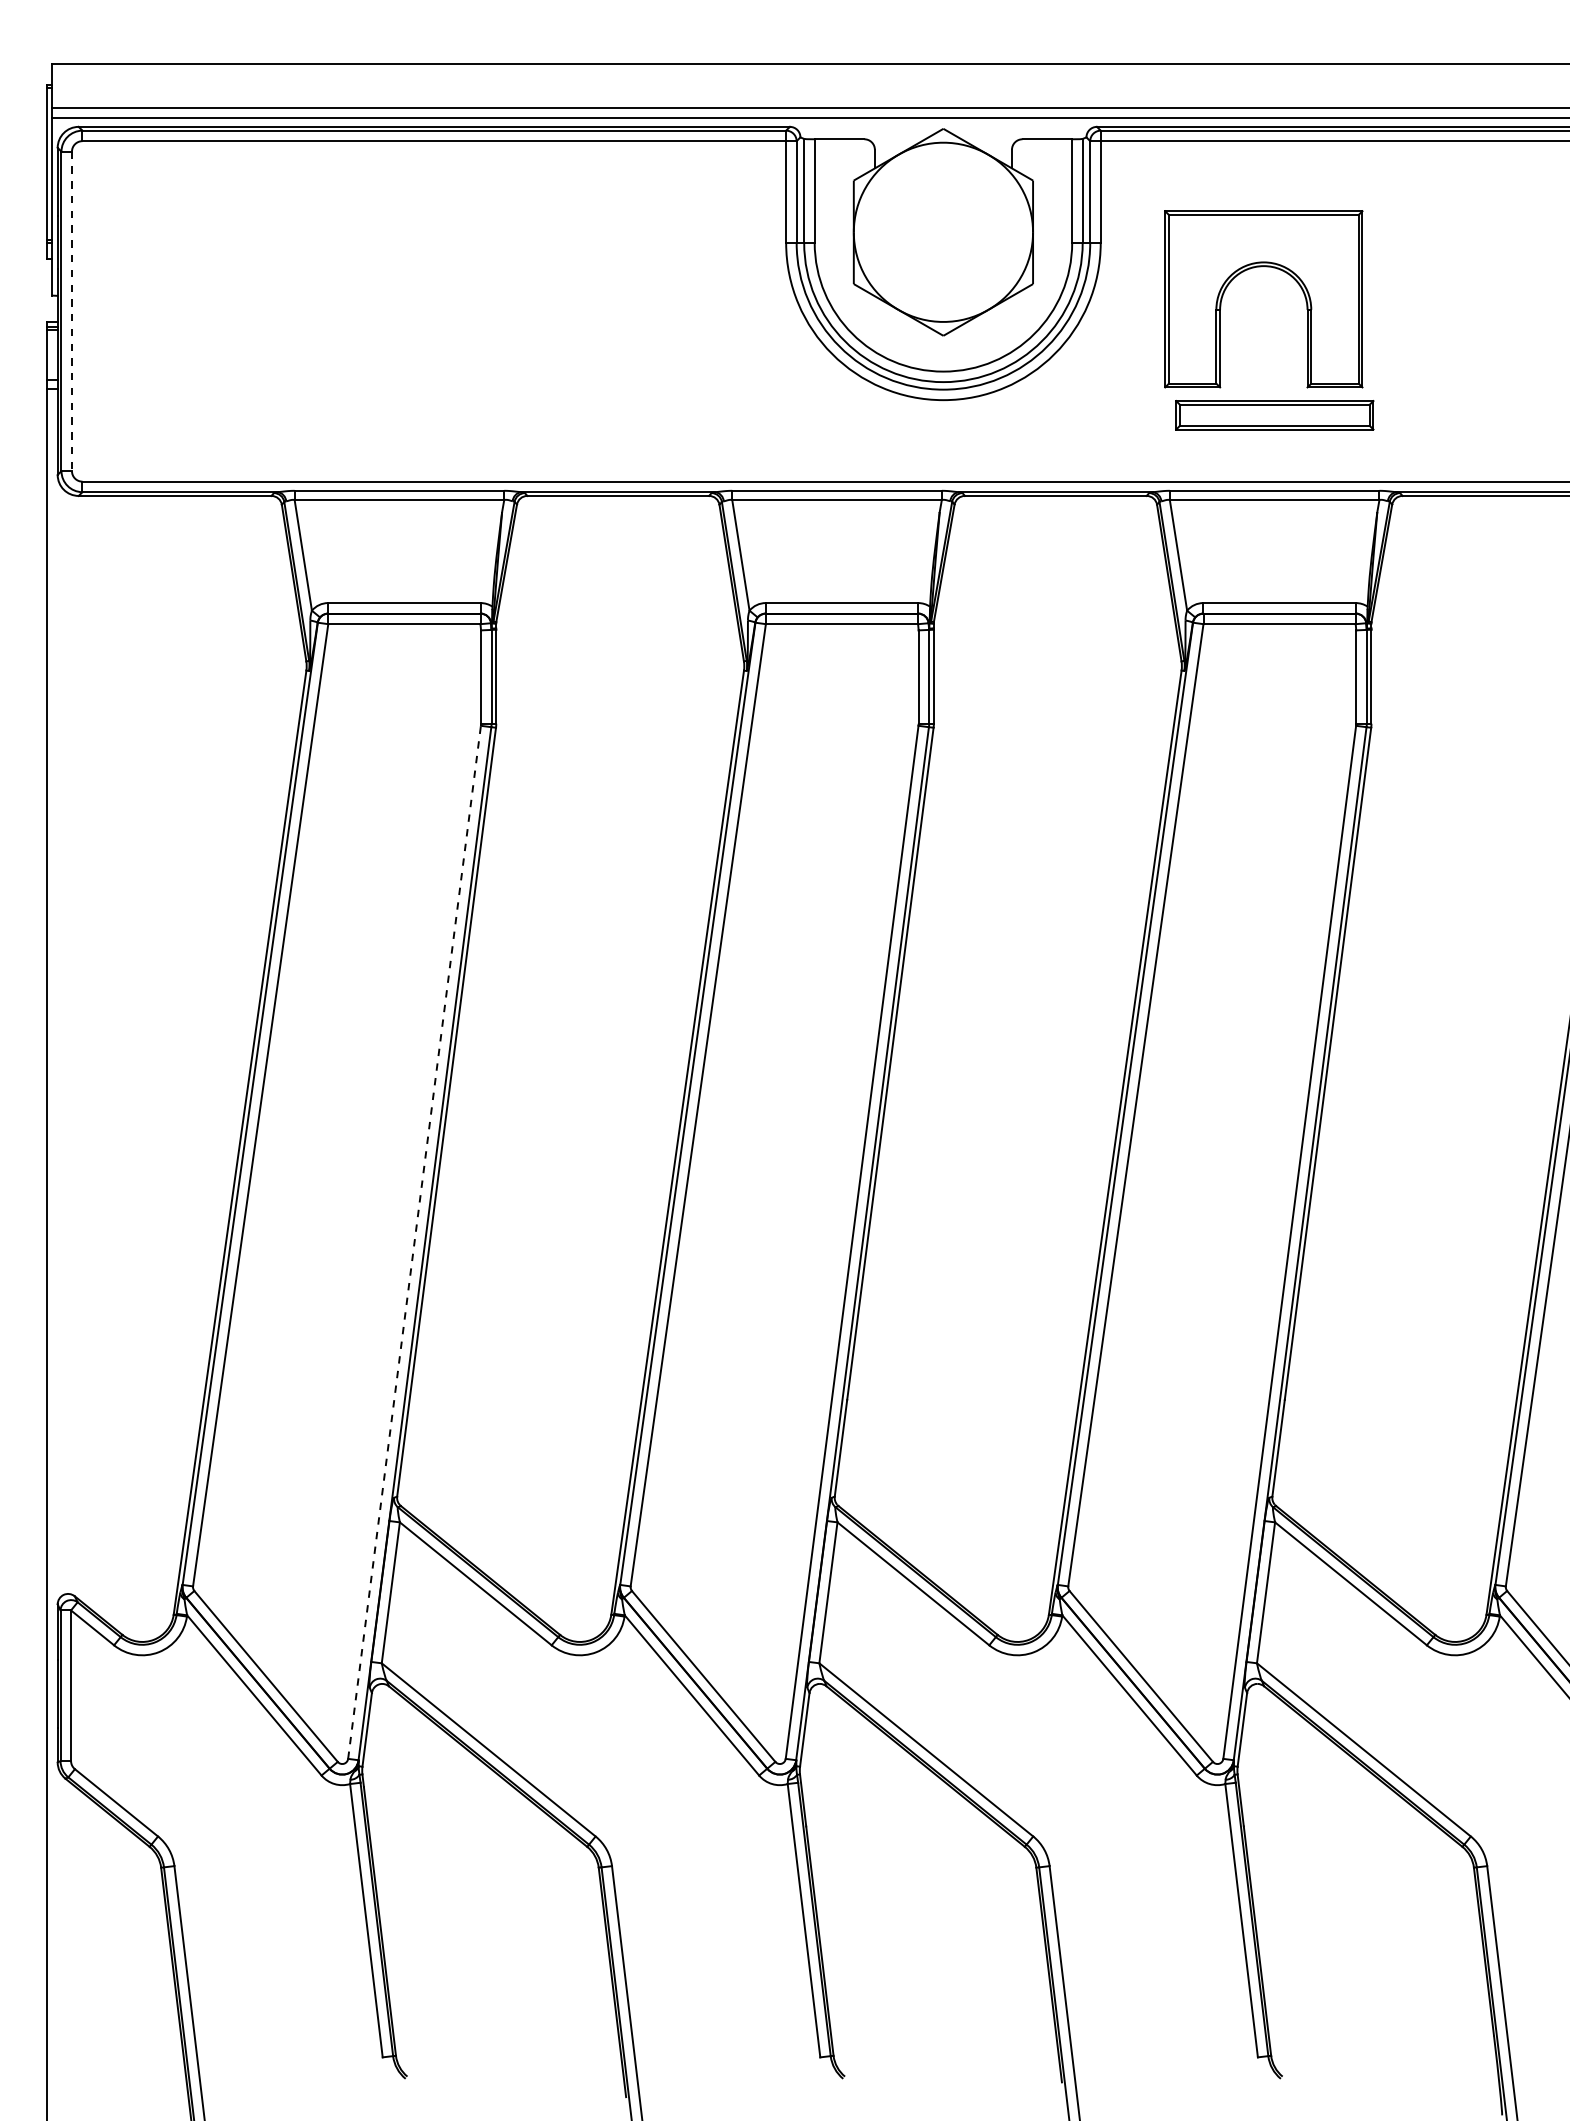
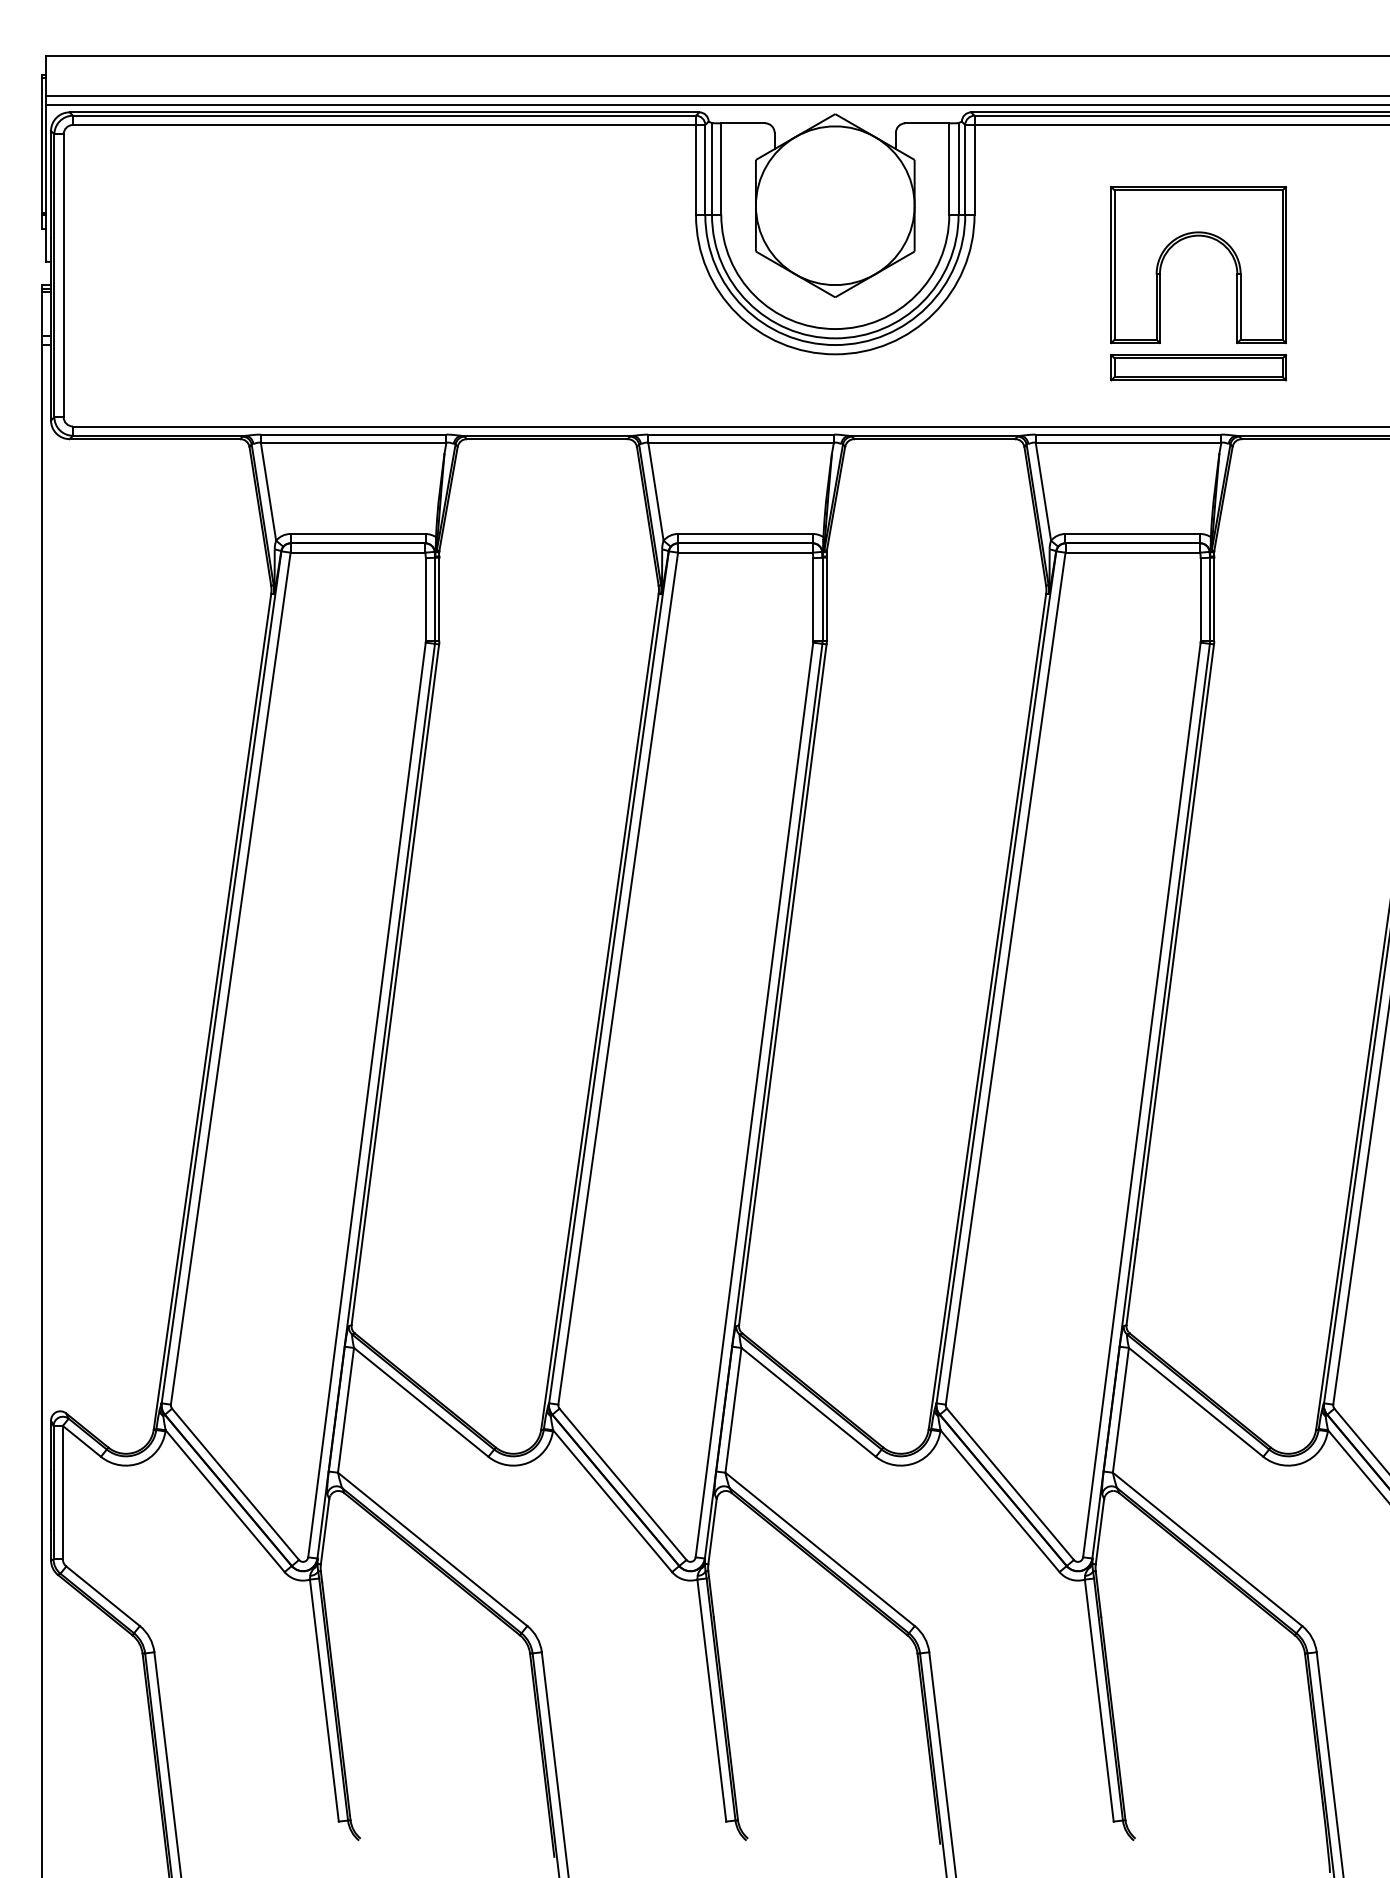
part: (1261, 267) -> (1196, 236), moved
line: (71, 311) -> (63, 275), dashed -> solid
part: (1274, 415) -> (1198, 367), moved
line: (414, 1242) -> (366, 1100), dashed -> solid

